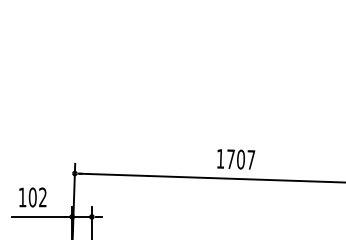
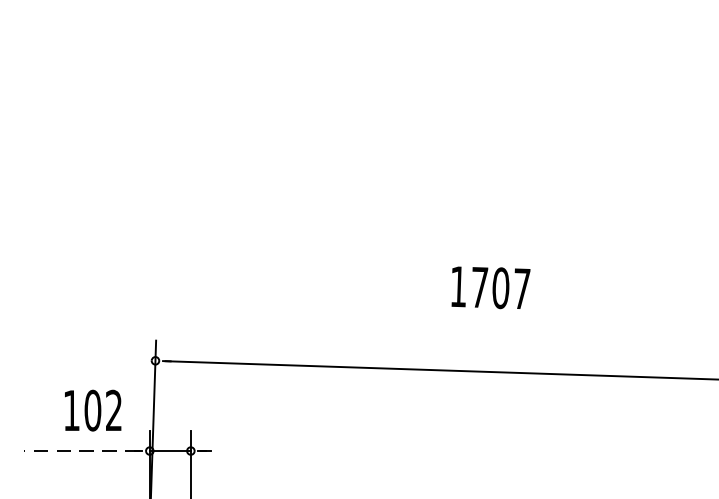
text: (236, 159) -> (491, 287), moved
text: (32, 197) -> (92, 410), moved
line: (39, 216) -> (81, 450), solid -> dashed

